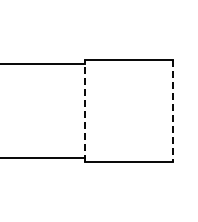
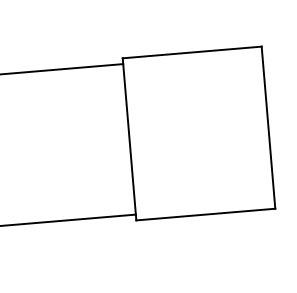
line: (85, 111) -> (129, 140), dashed -> solid
line: (172, 111) -> (268, 128), dashed -> solid

